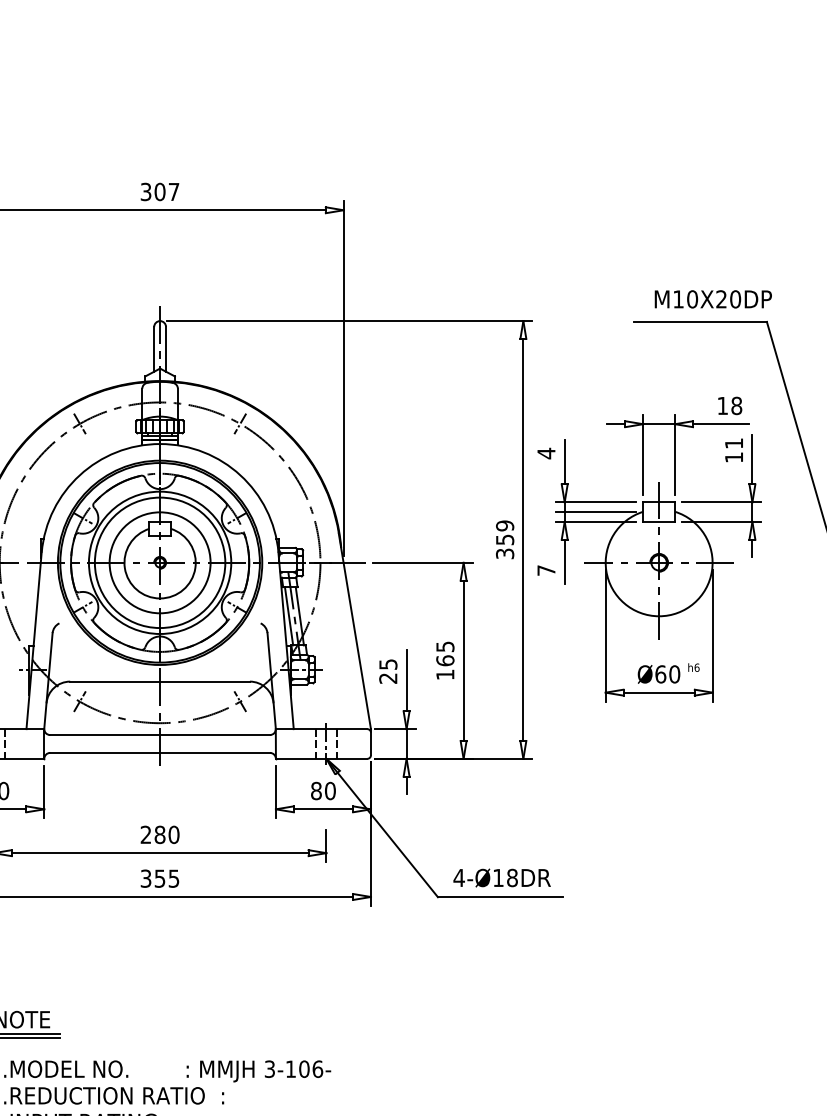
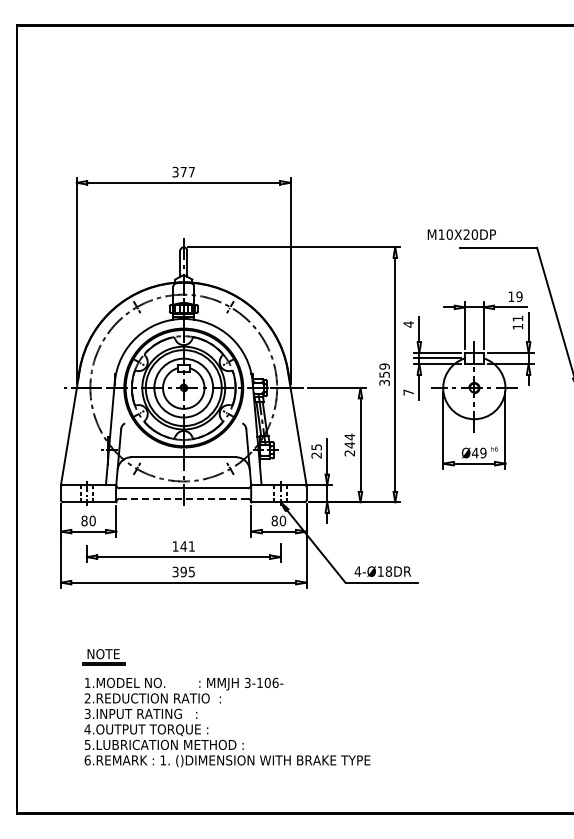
text: (159, 190) -> (183, 171), 307 -> 377
text: (712, 299) -> (461, 234), moved
text: (736, 405) -> (519, 296), 18 -> 19
text: (444, 659) -> (349, 444), 165 -> 244
text: (668, 673) -> (479, 452), Ø60 -> Ø49
line: (159, 752) -> (183, 498), solid -> dashed
text: (159, 834) -> (183, 546), 280 -> 141
text: (159, 877) -> (183, 571), 355 -> 395

